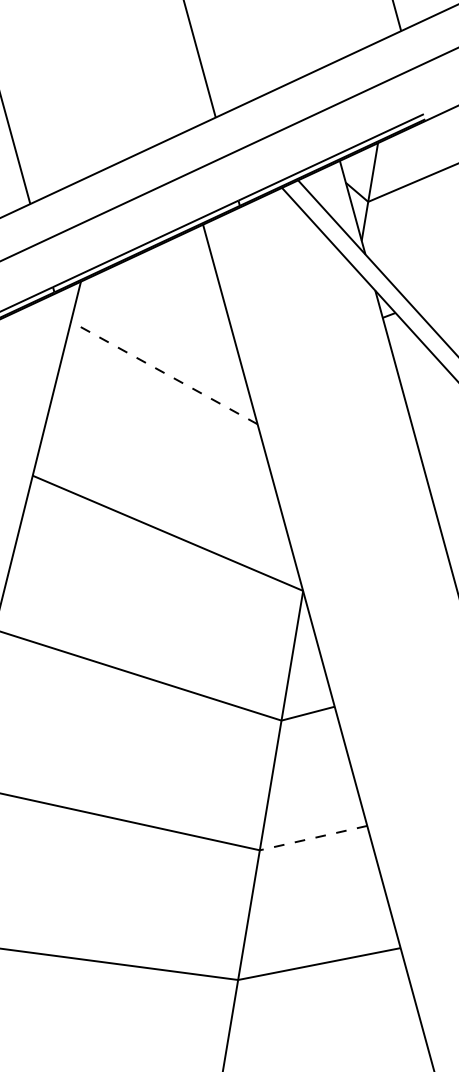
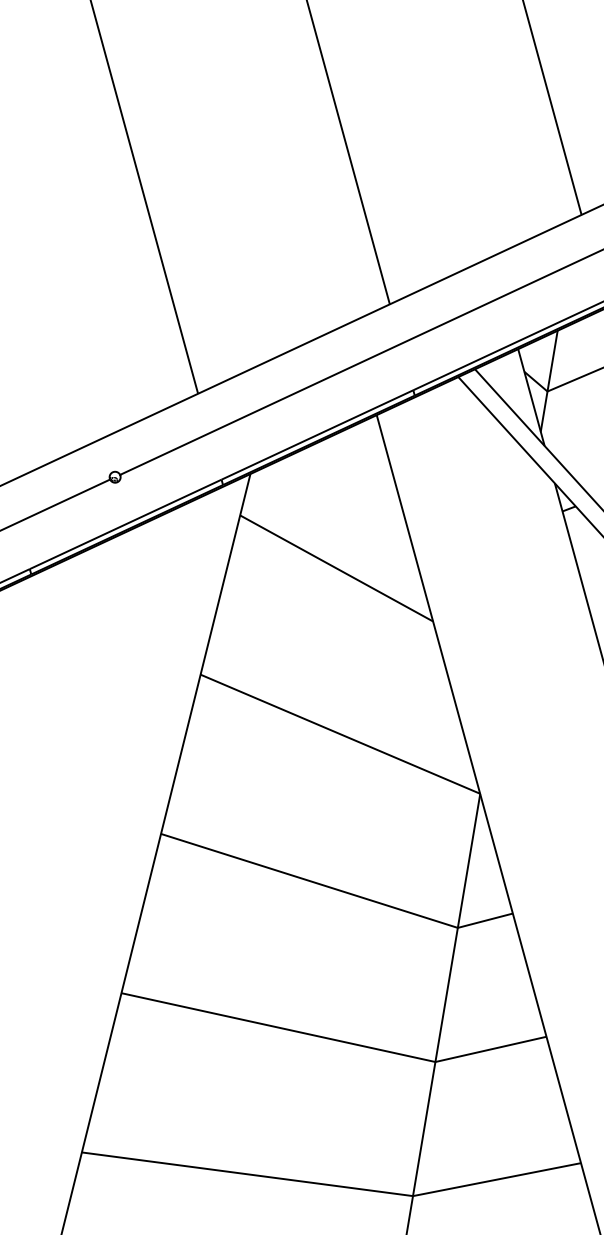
line: (164, 373) -> (336, 568), dashed -> solid
line: (313, 838) -> (490, 1049), dashed -> solid

